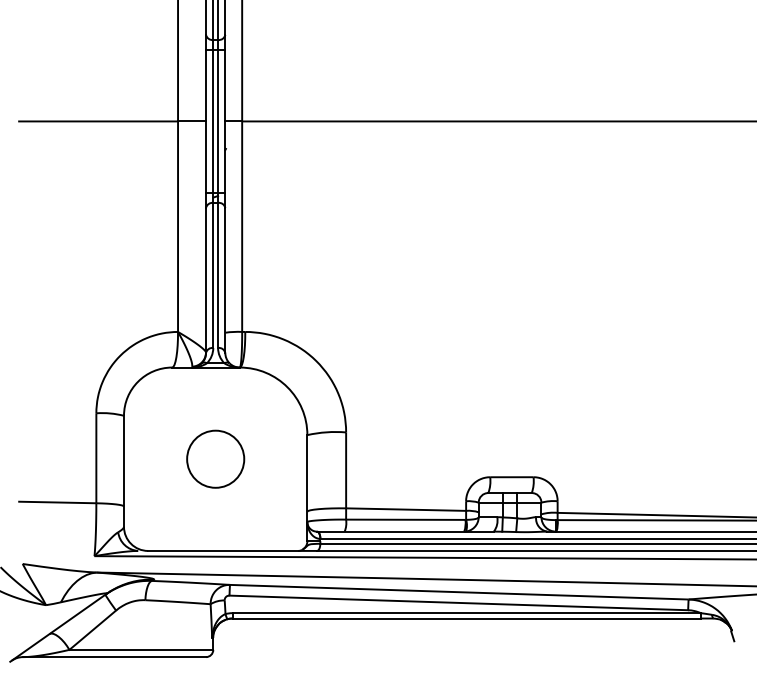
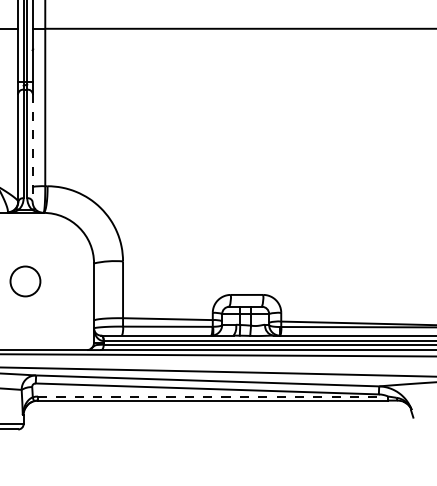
line: (225, 280) -> (32, 147), solid -> dashed
circle: (215, 458) -> (25, 280), size x0.7
line: (467, 613) -> (213, 396), solid -> dashed

